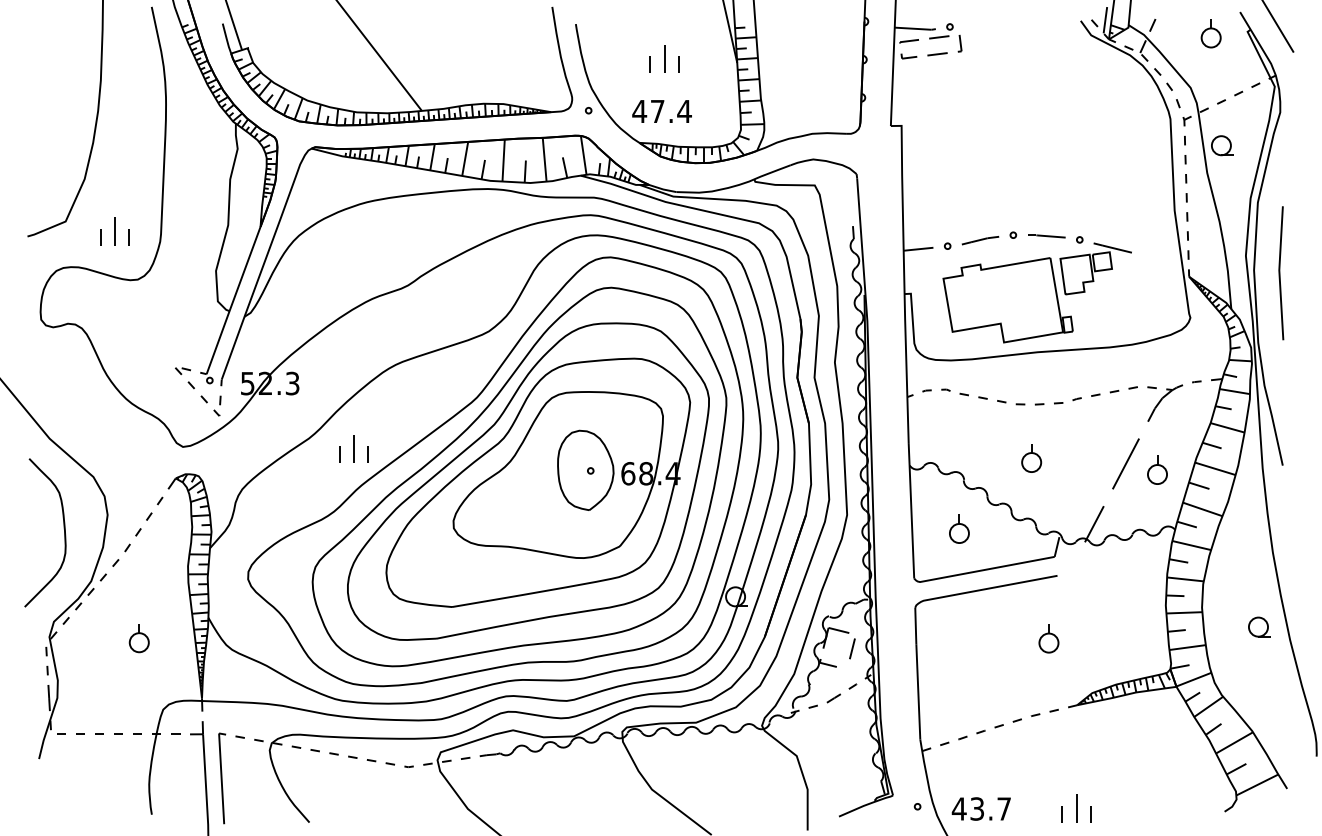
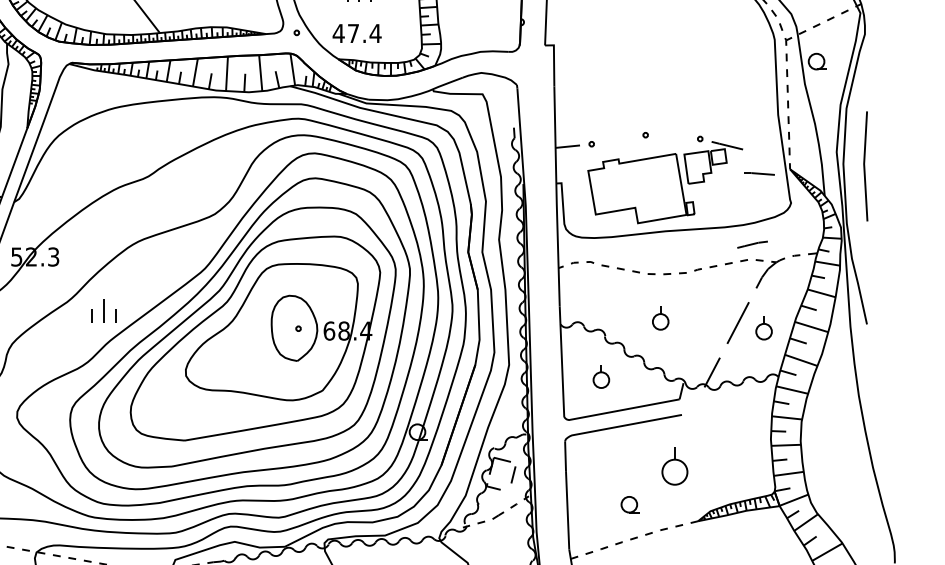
line: (1046, 236) -> (759, 174), moved
line: (980, 240) -> (752, 244), moved
part: (1259, 626) -> (630, 504), moved
part: (1048, 638) -> (674, 466), size x1.6

